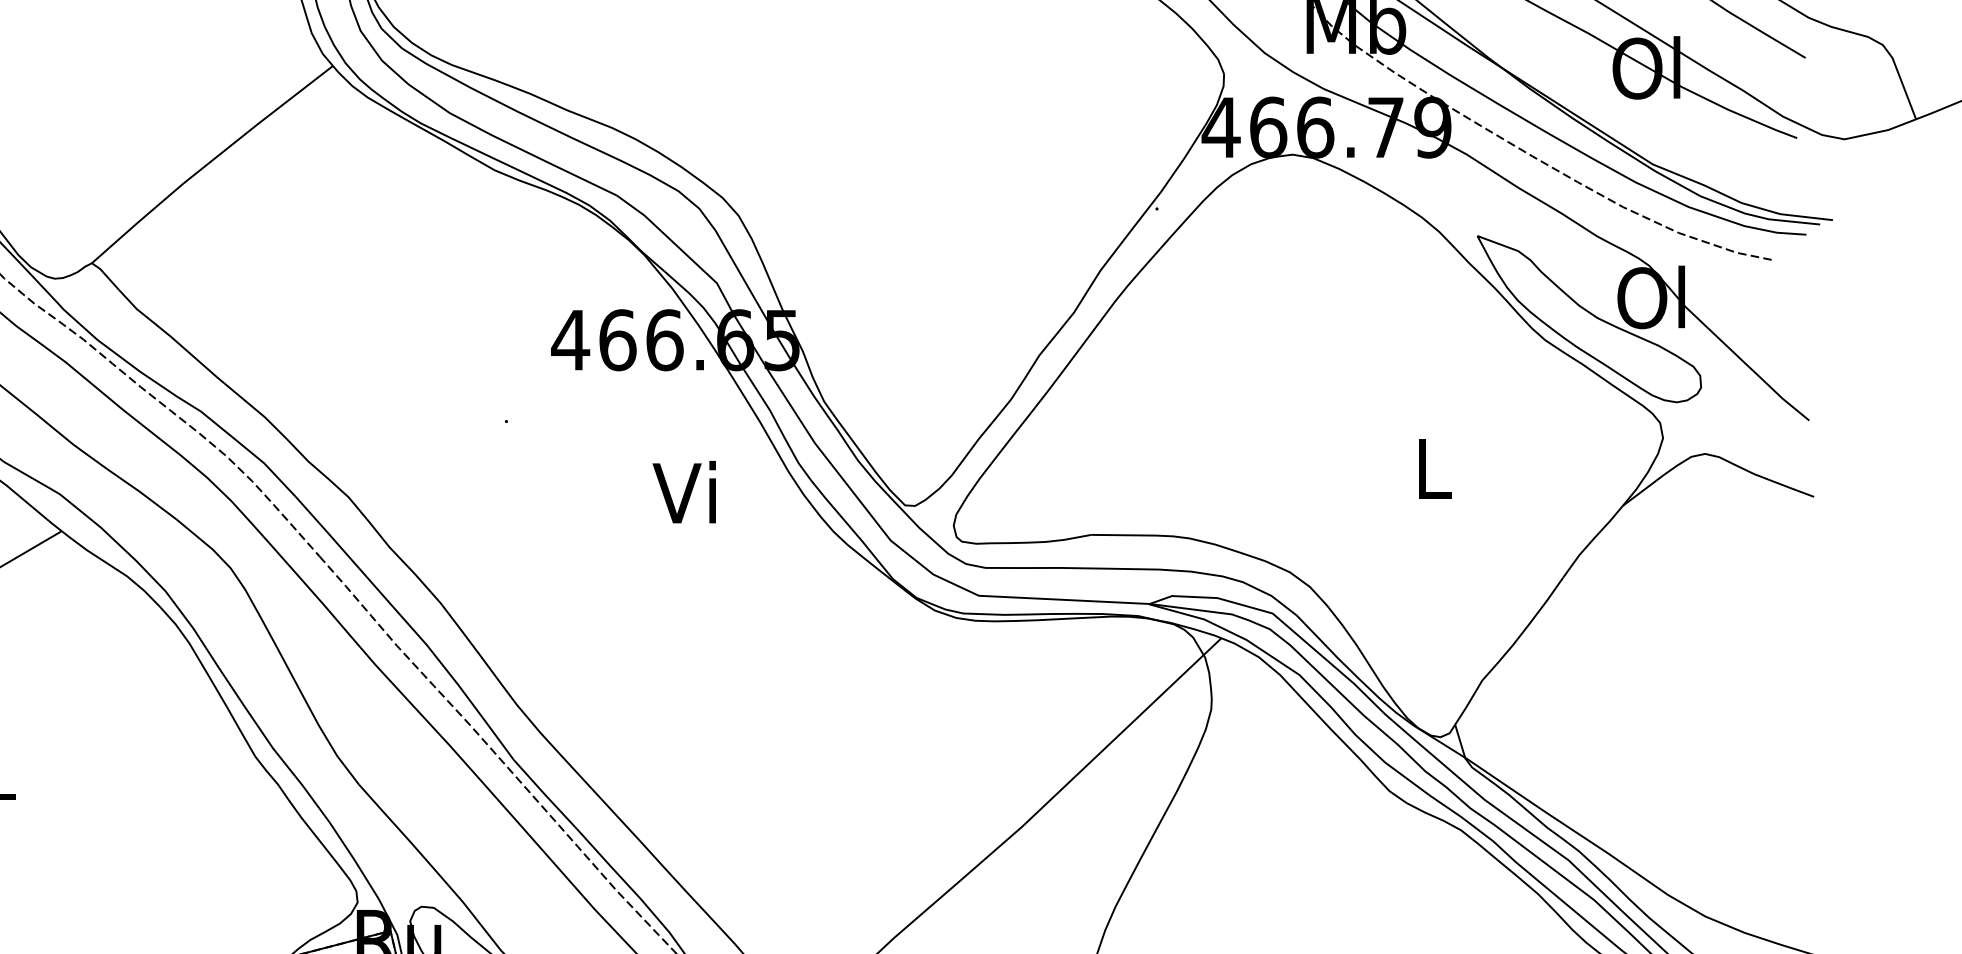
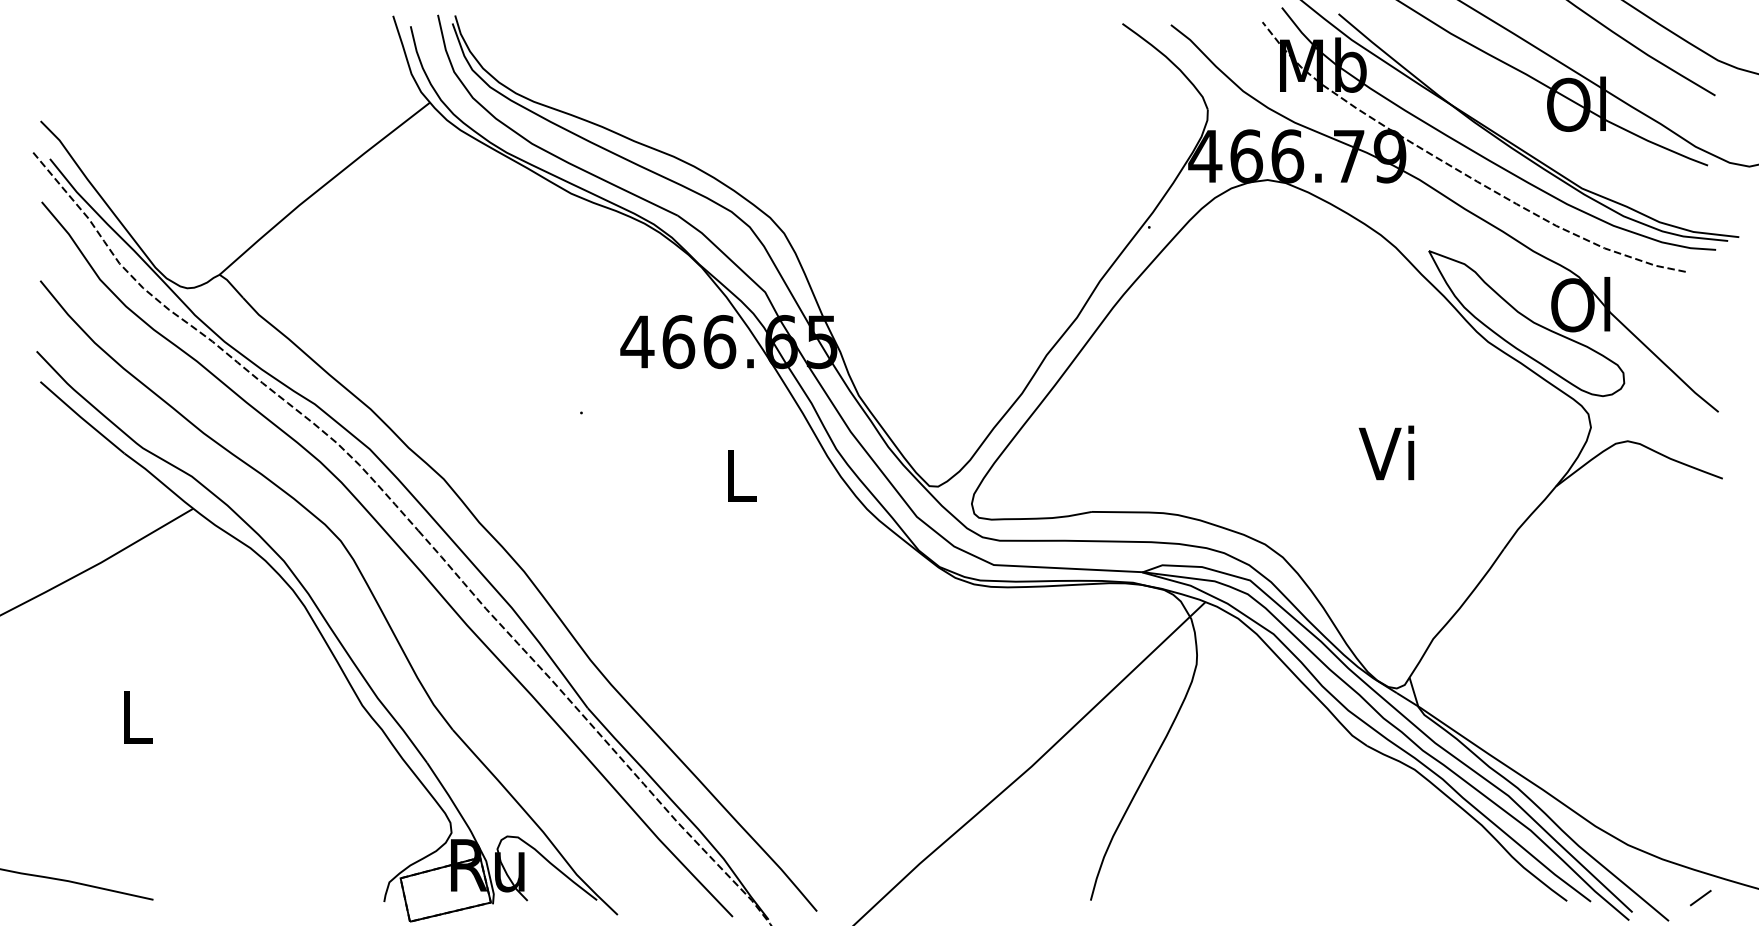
text: (1428, 466) -> (1386, 452), L -> Vi
text: (684, 492) -> (736, 474), Vi -> L

